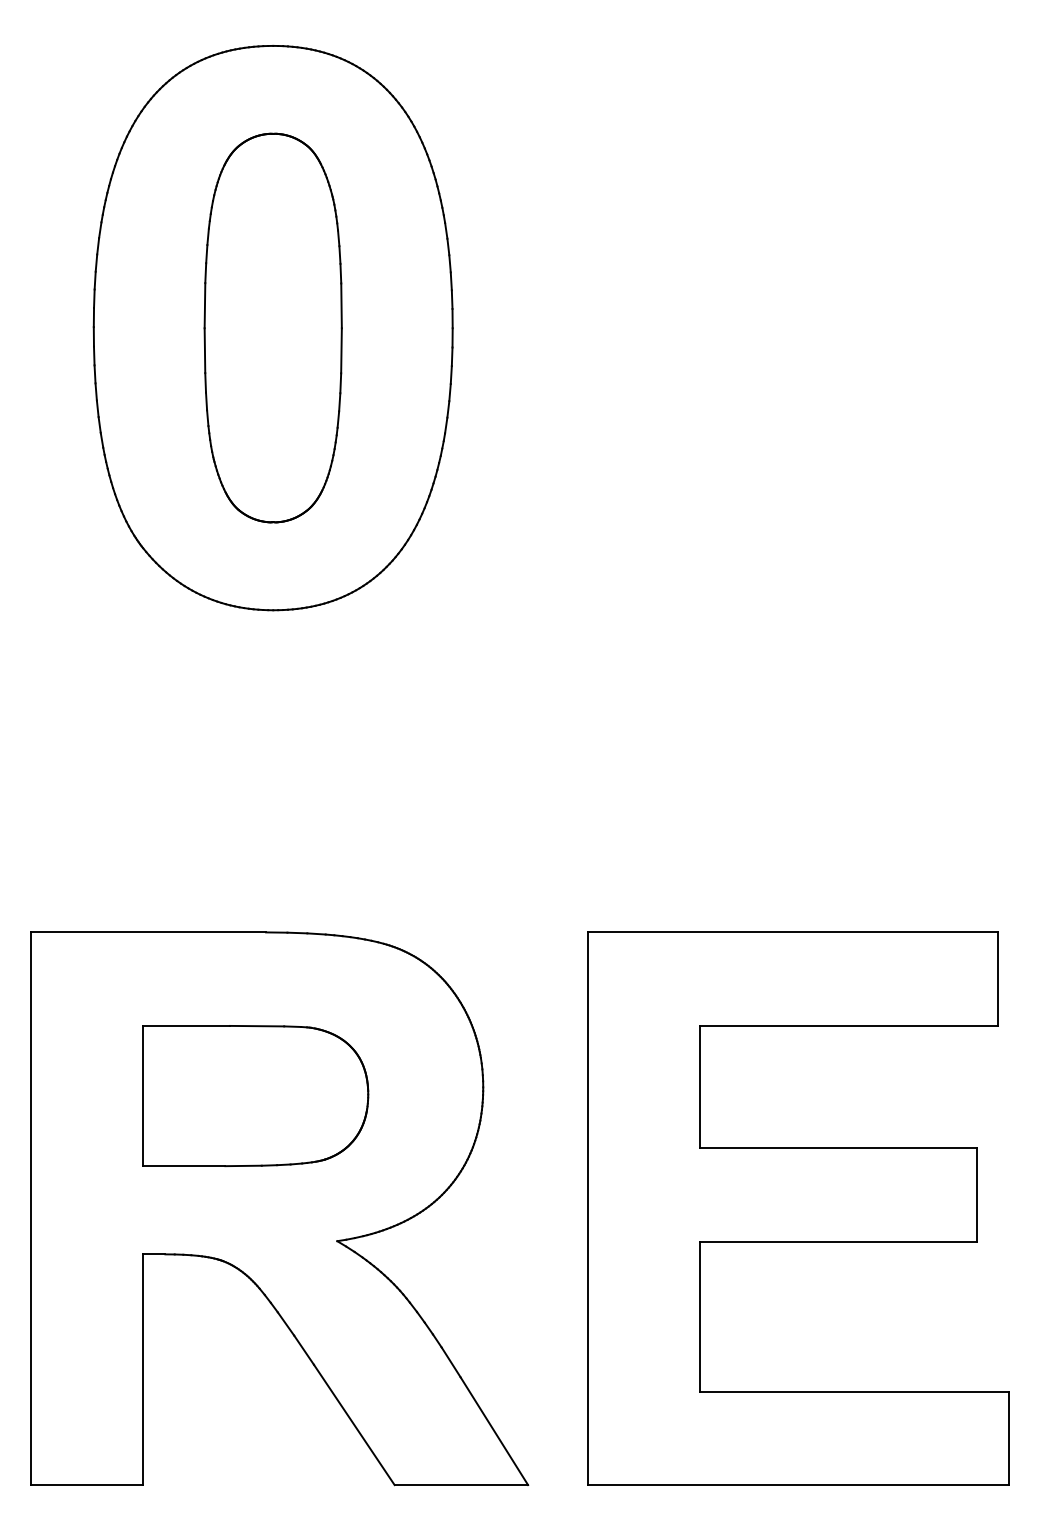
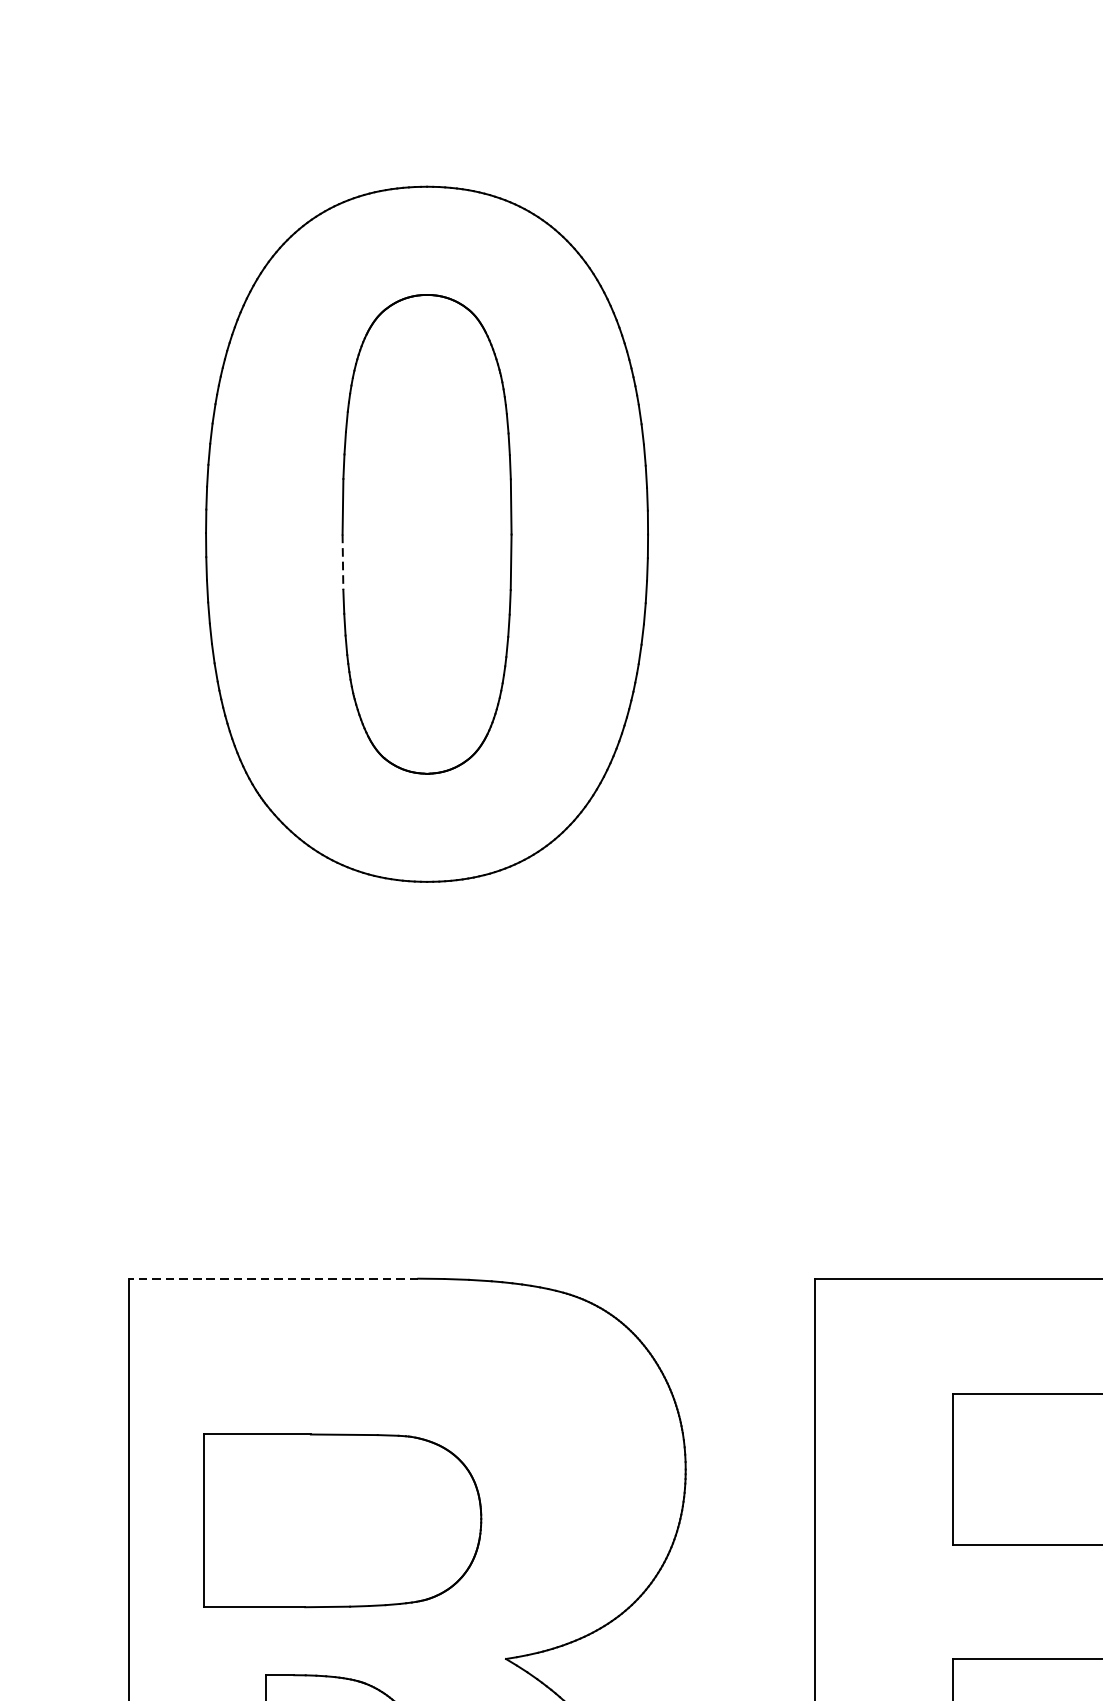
line: (204, 351) -> (342, 563), solid -> dashed
line: (148, 932) -> (273, 1278), solid -> dashed
part: (255, 1096) -> (342, 1521), moved

